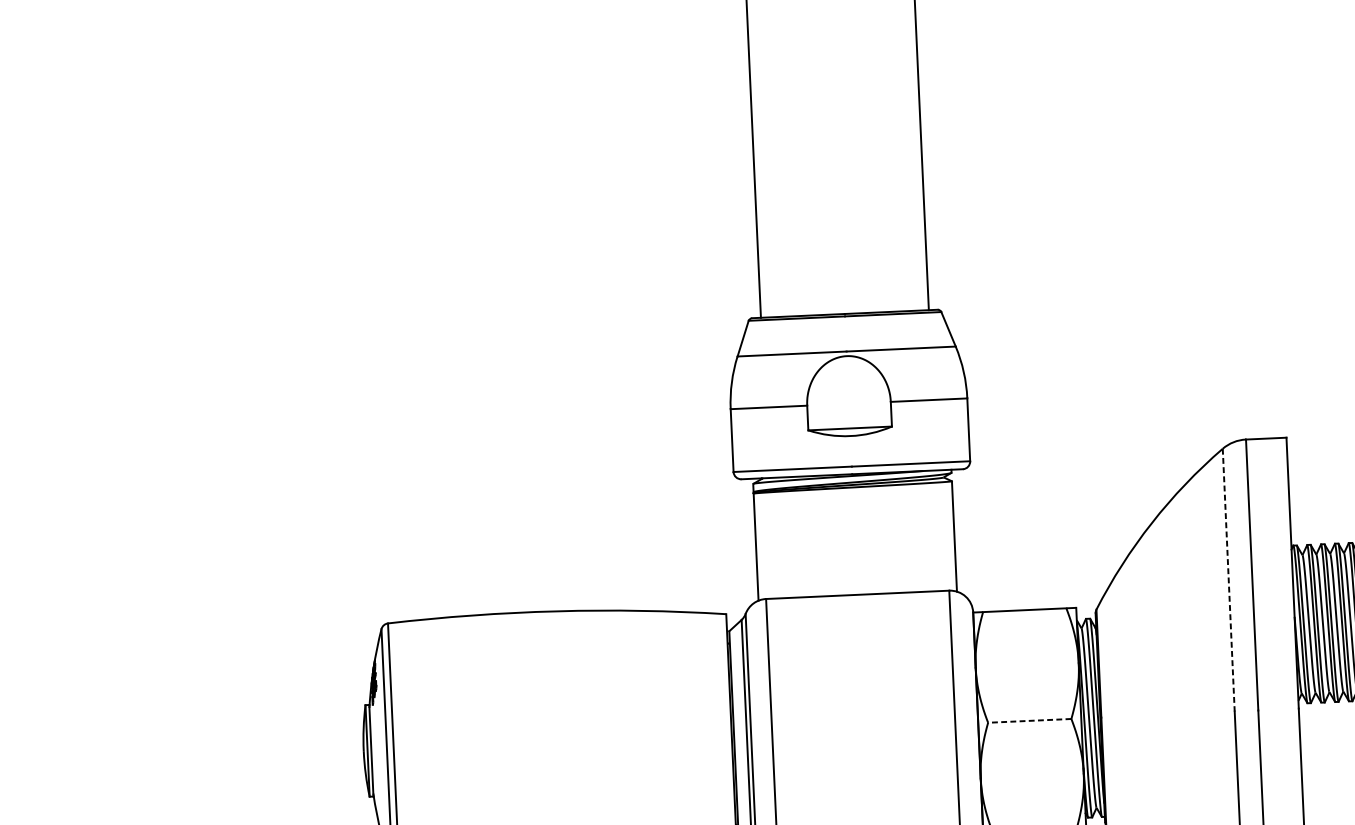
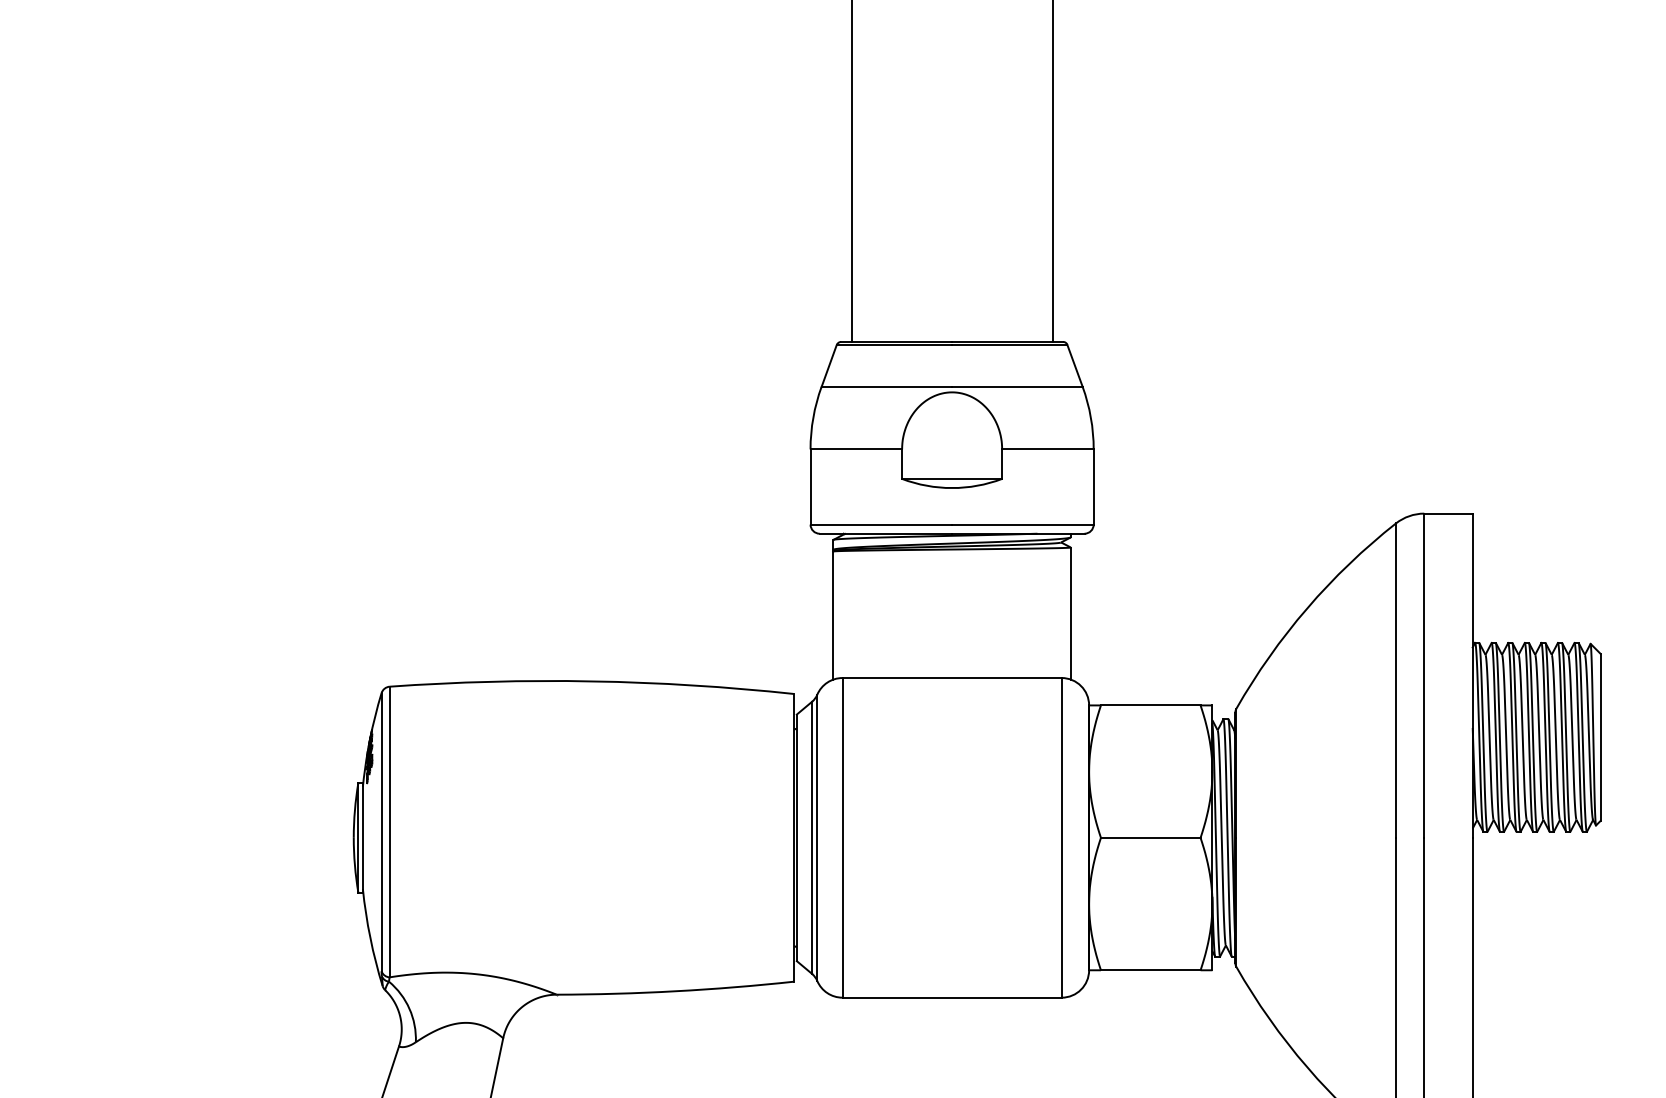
line: (1229, 580) -> (1396, 681), dashed -> solid
line: (1029, 720) -> (1150, 837), dashed -> solid

